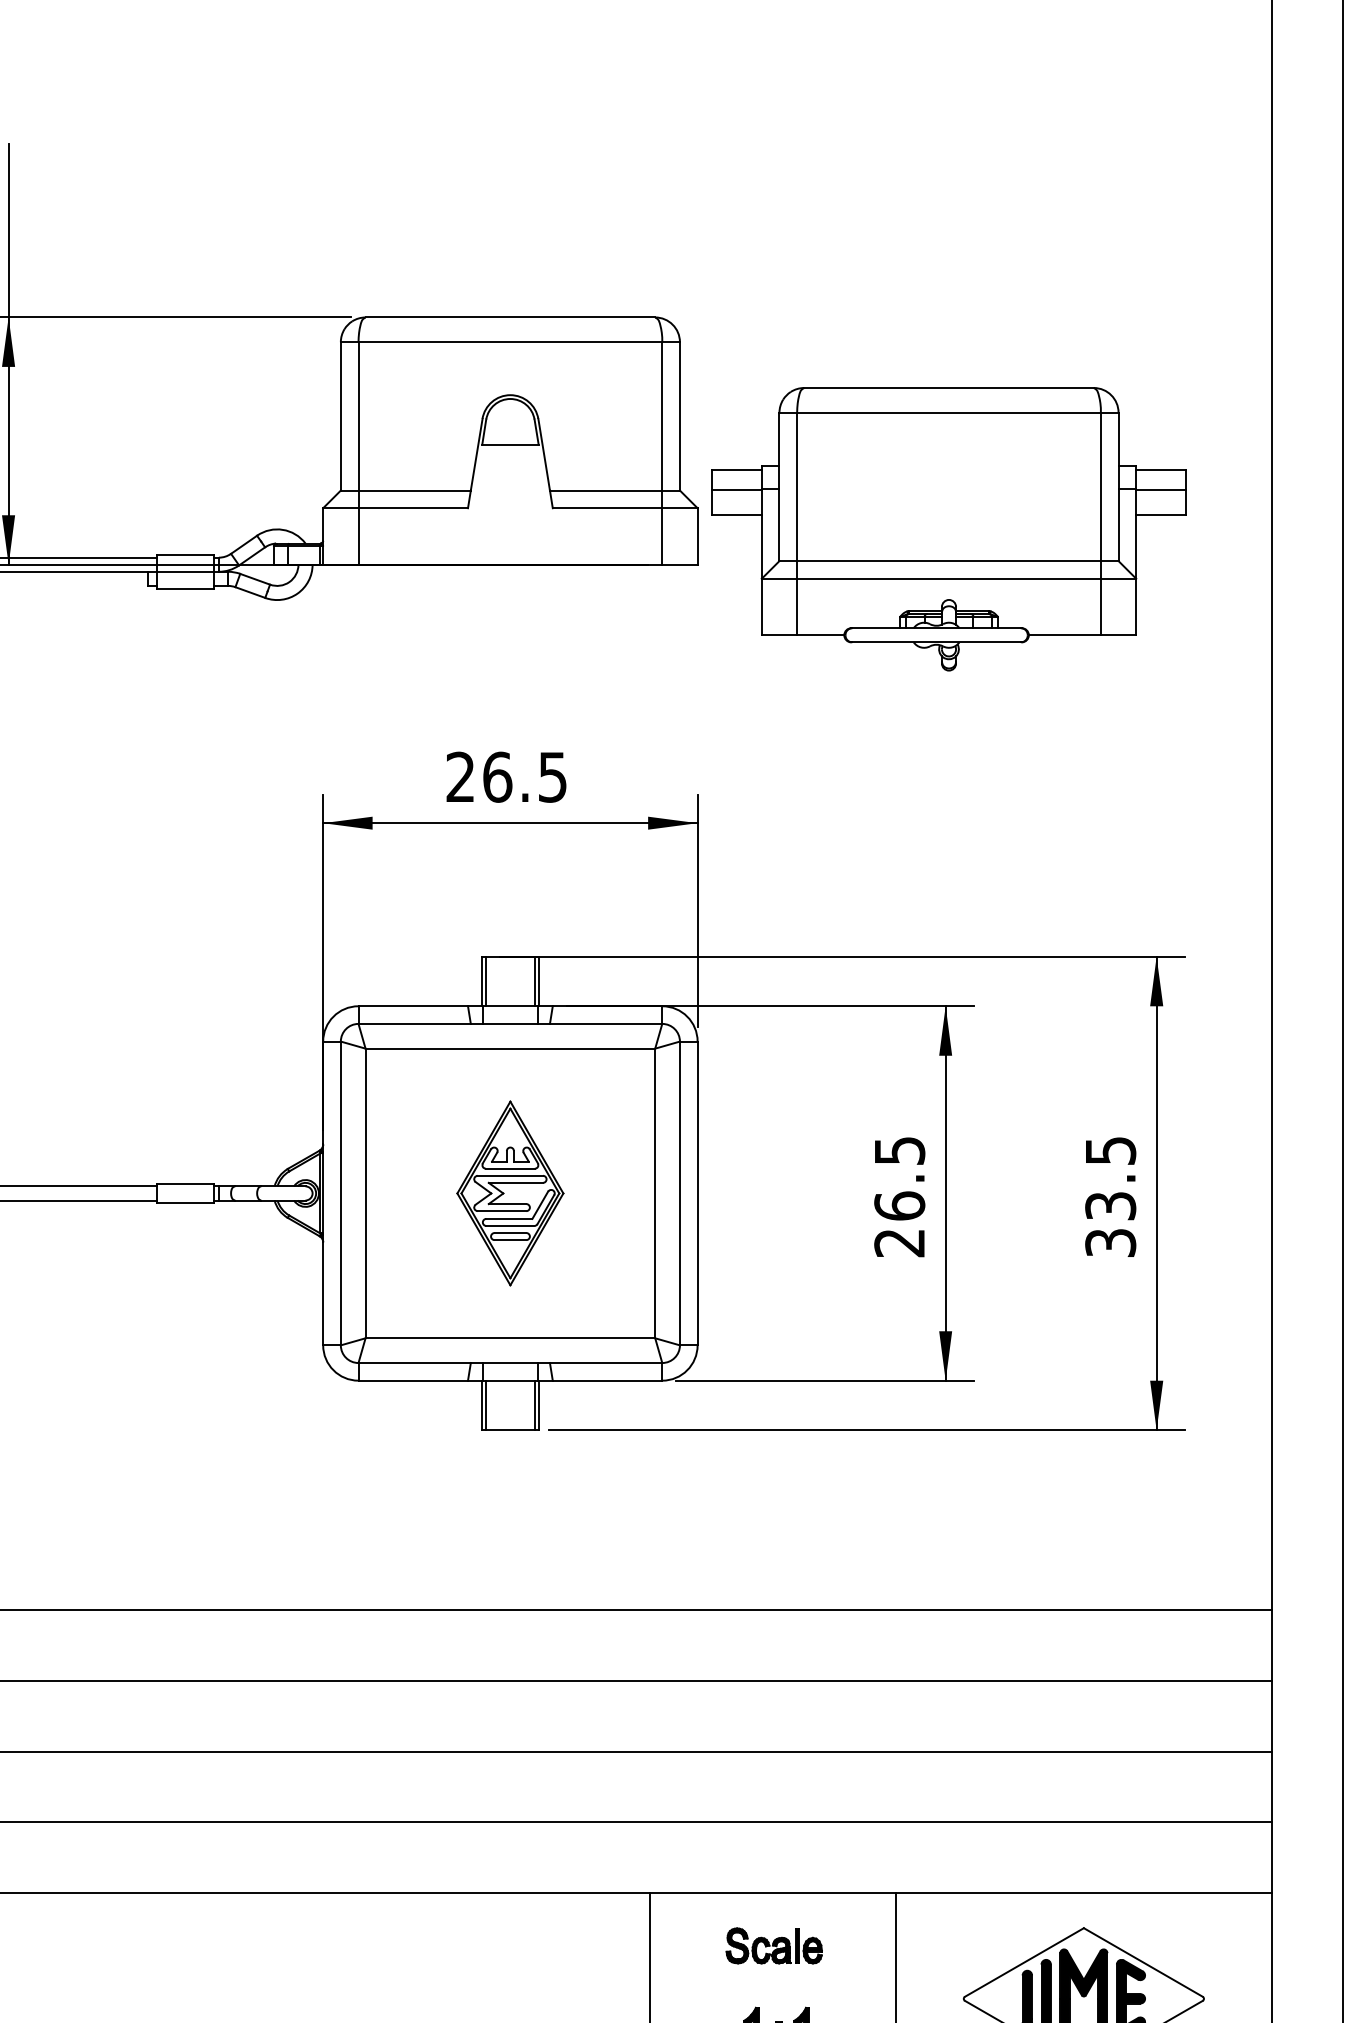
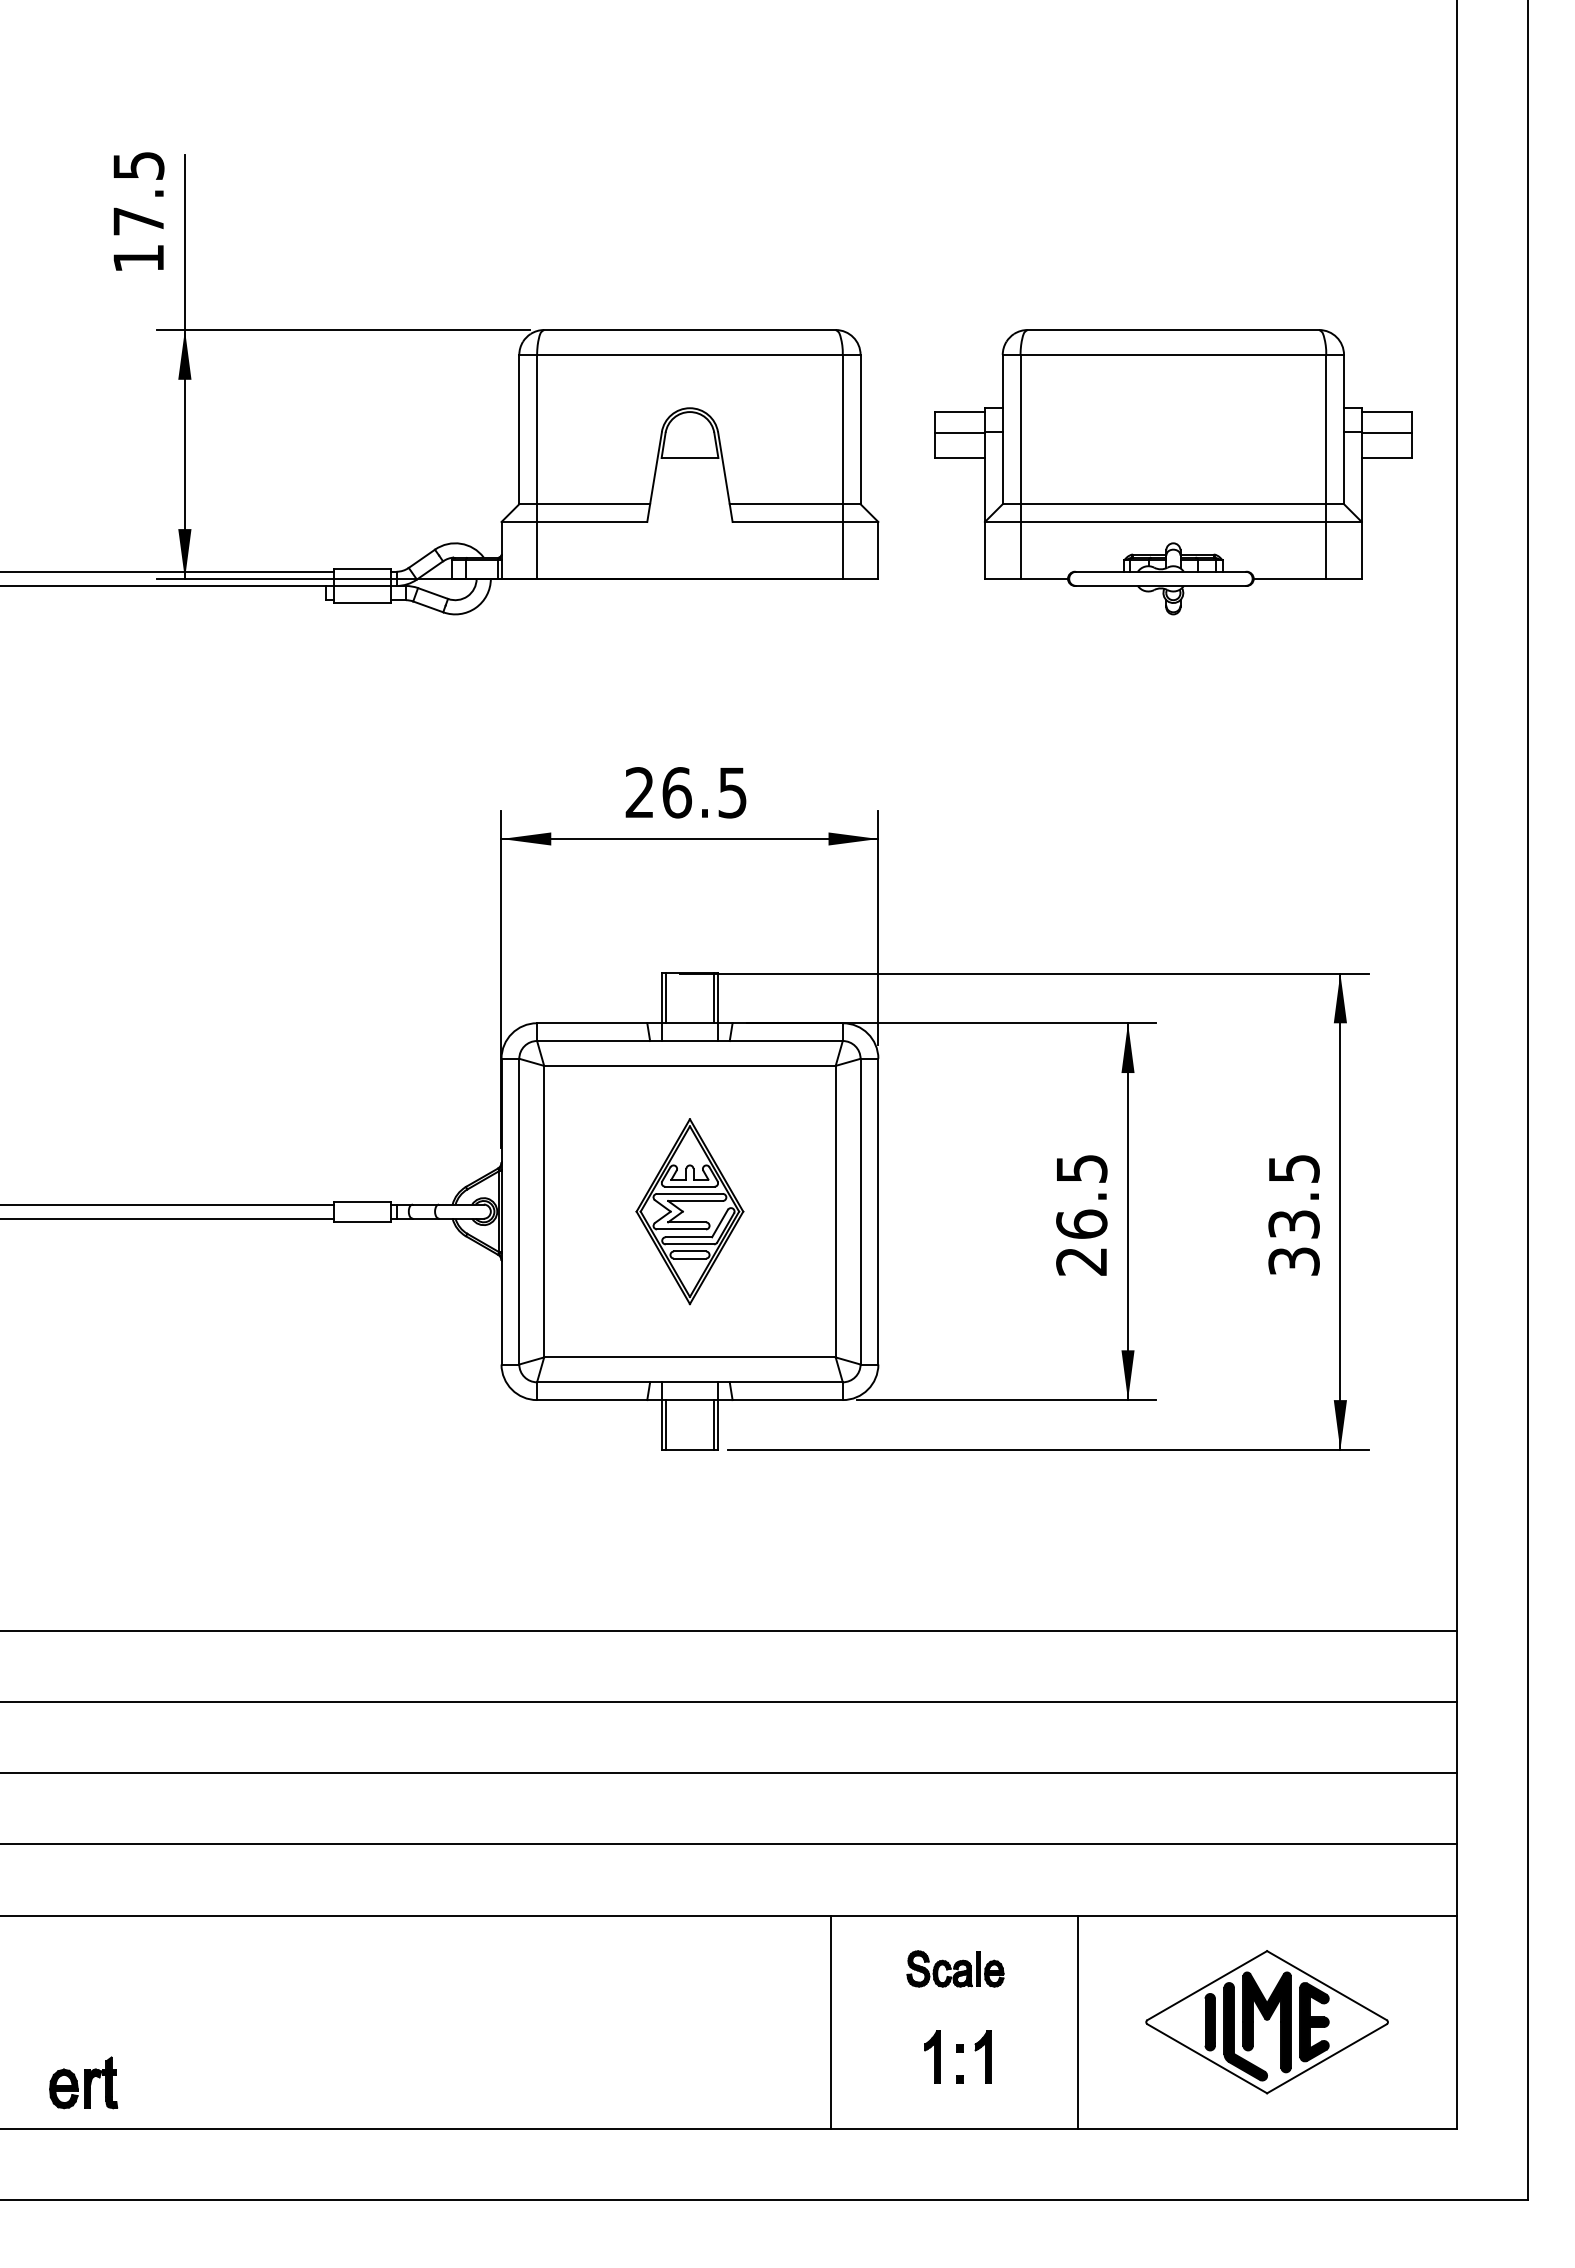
part: (949, 529) -> (1173, 472), moved

